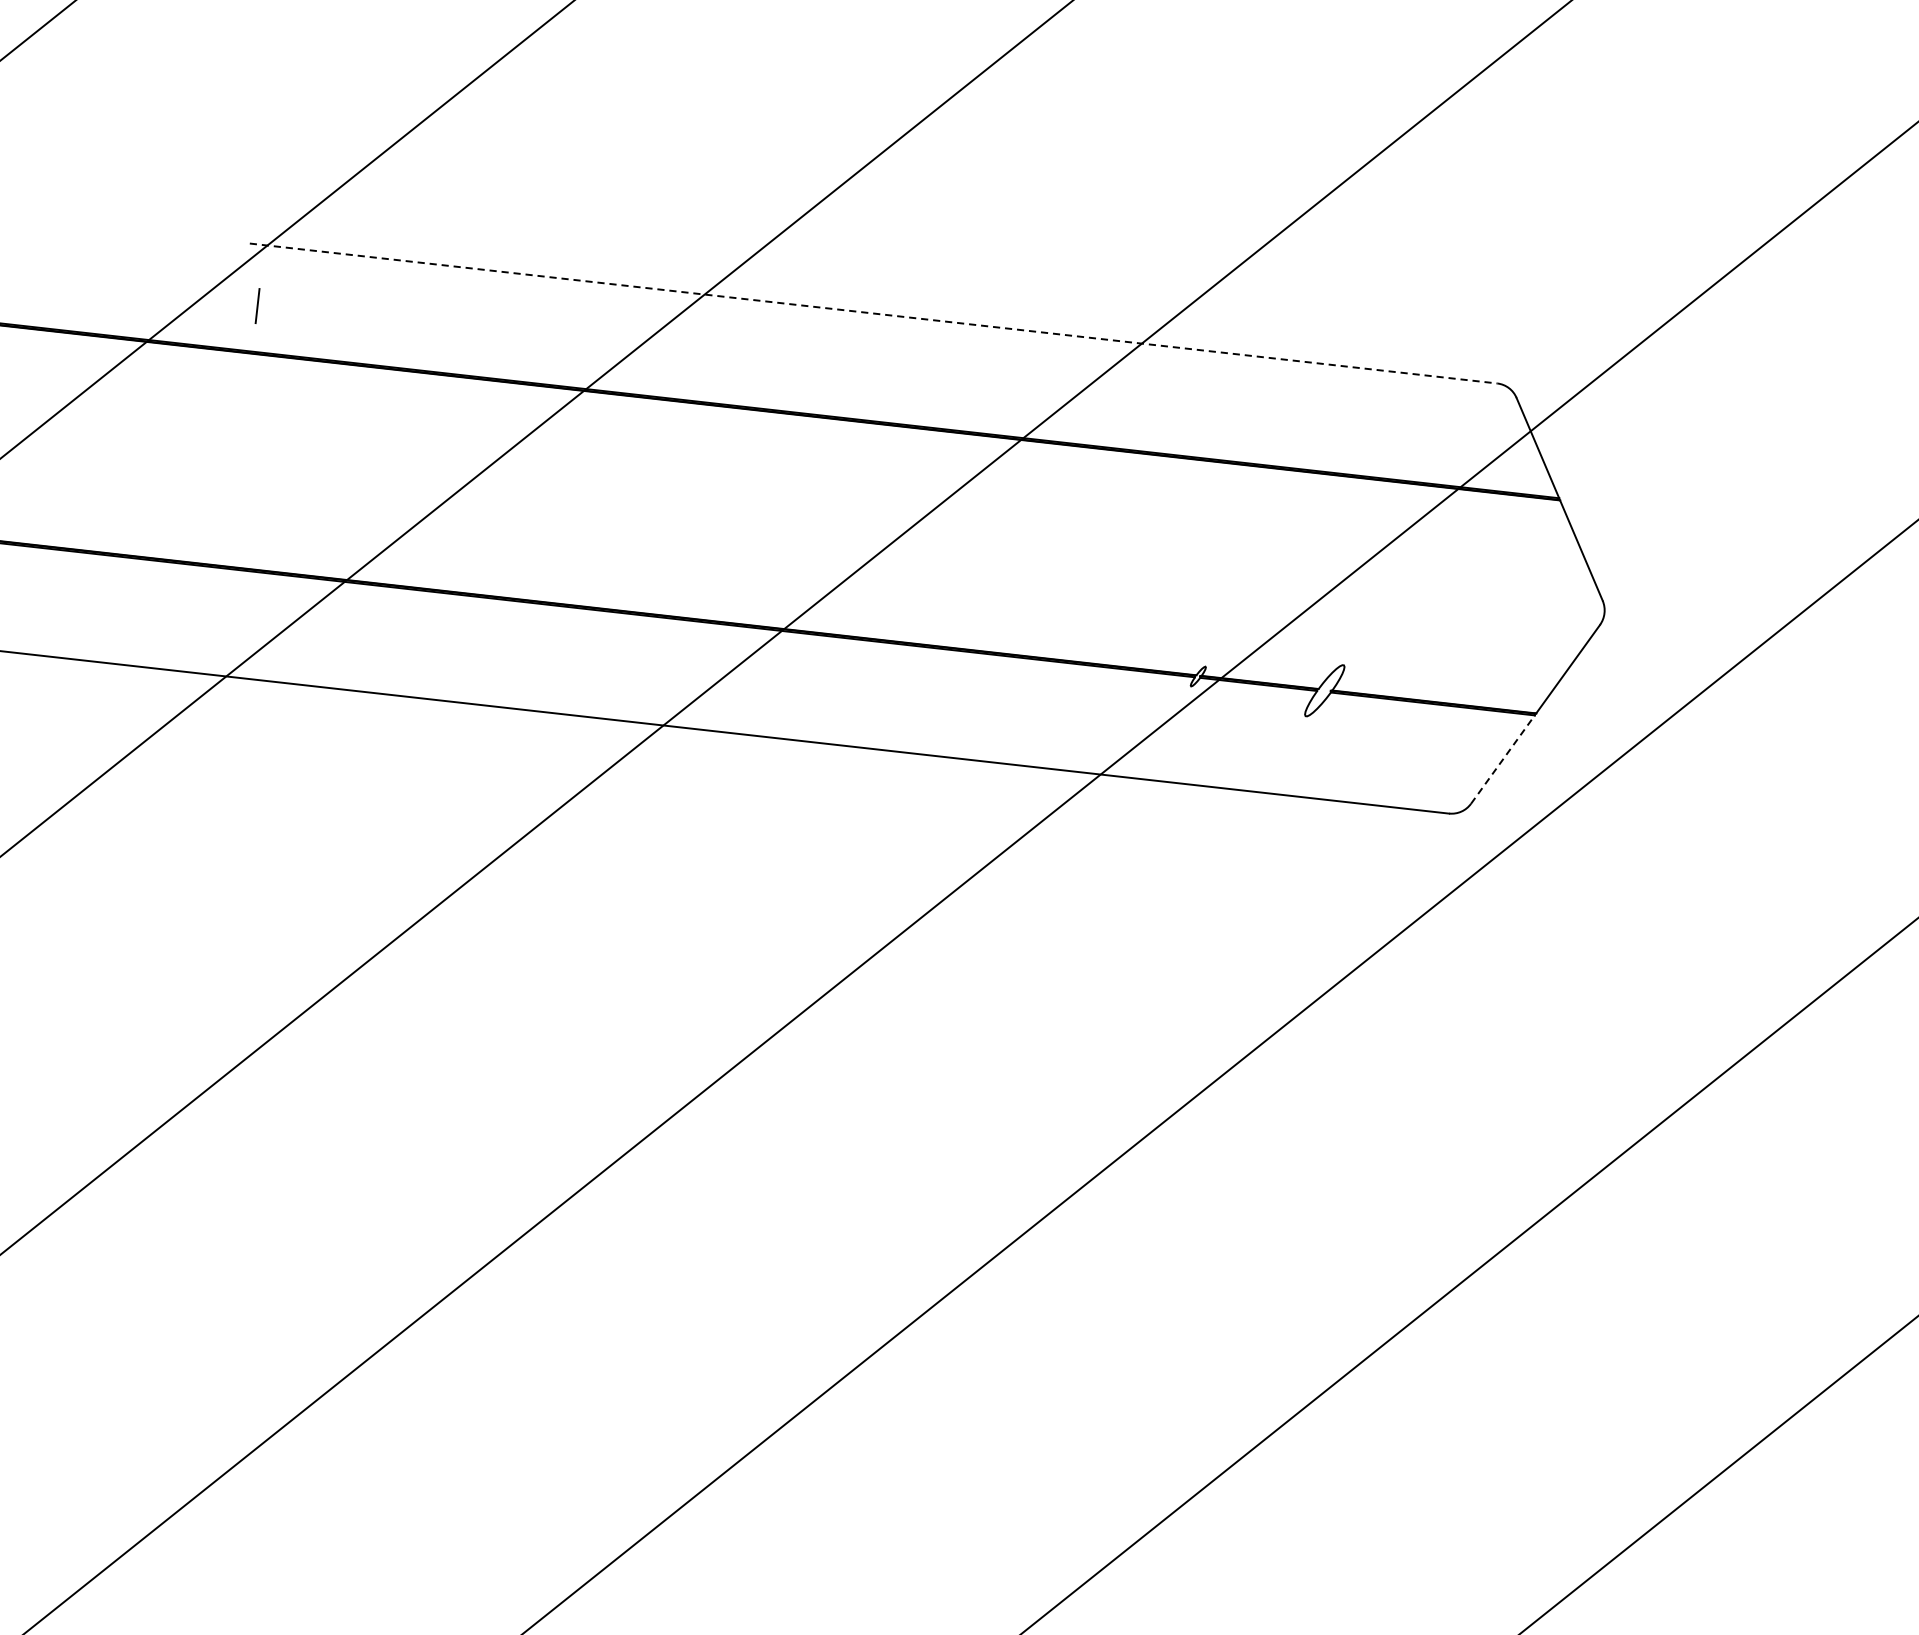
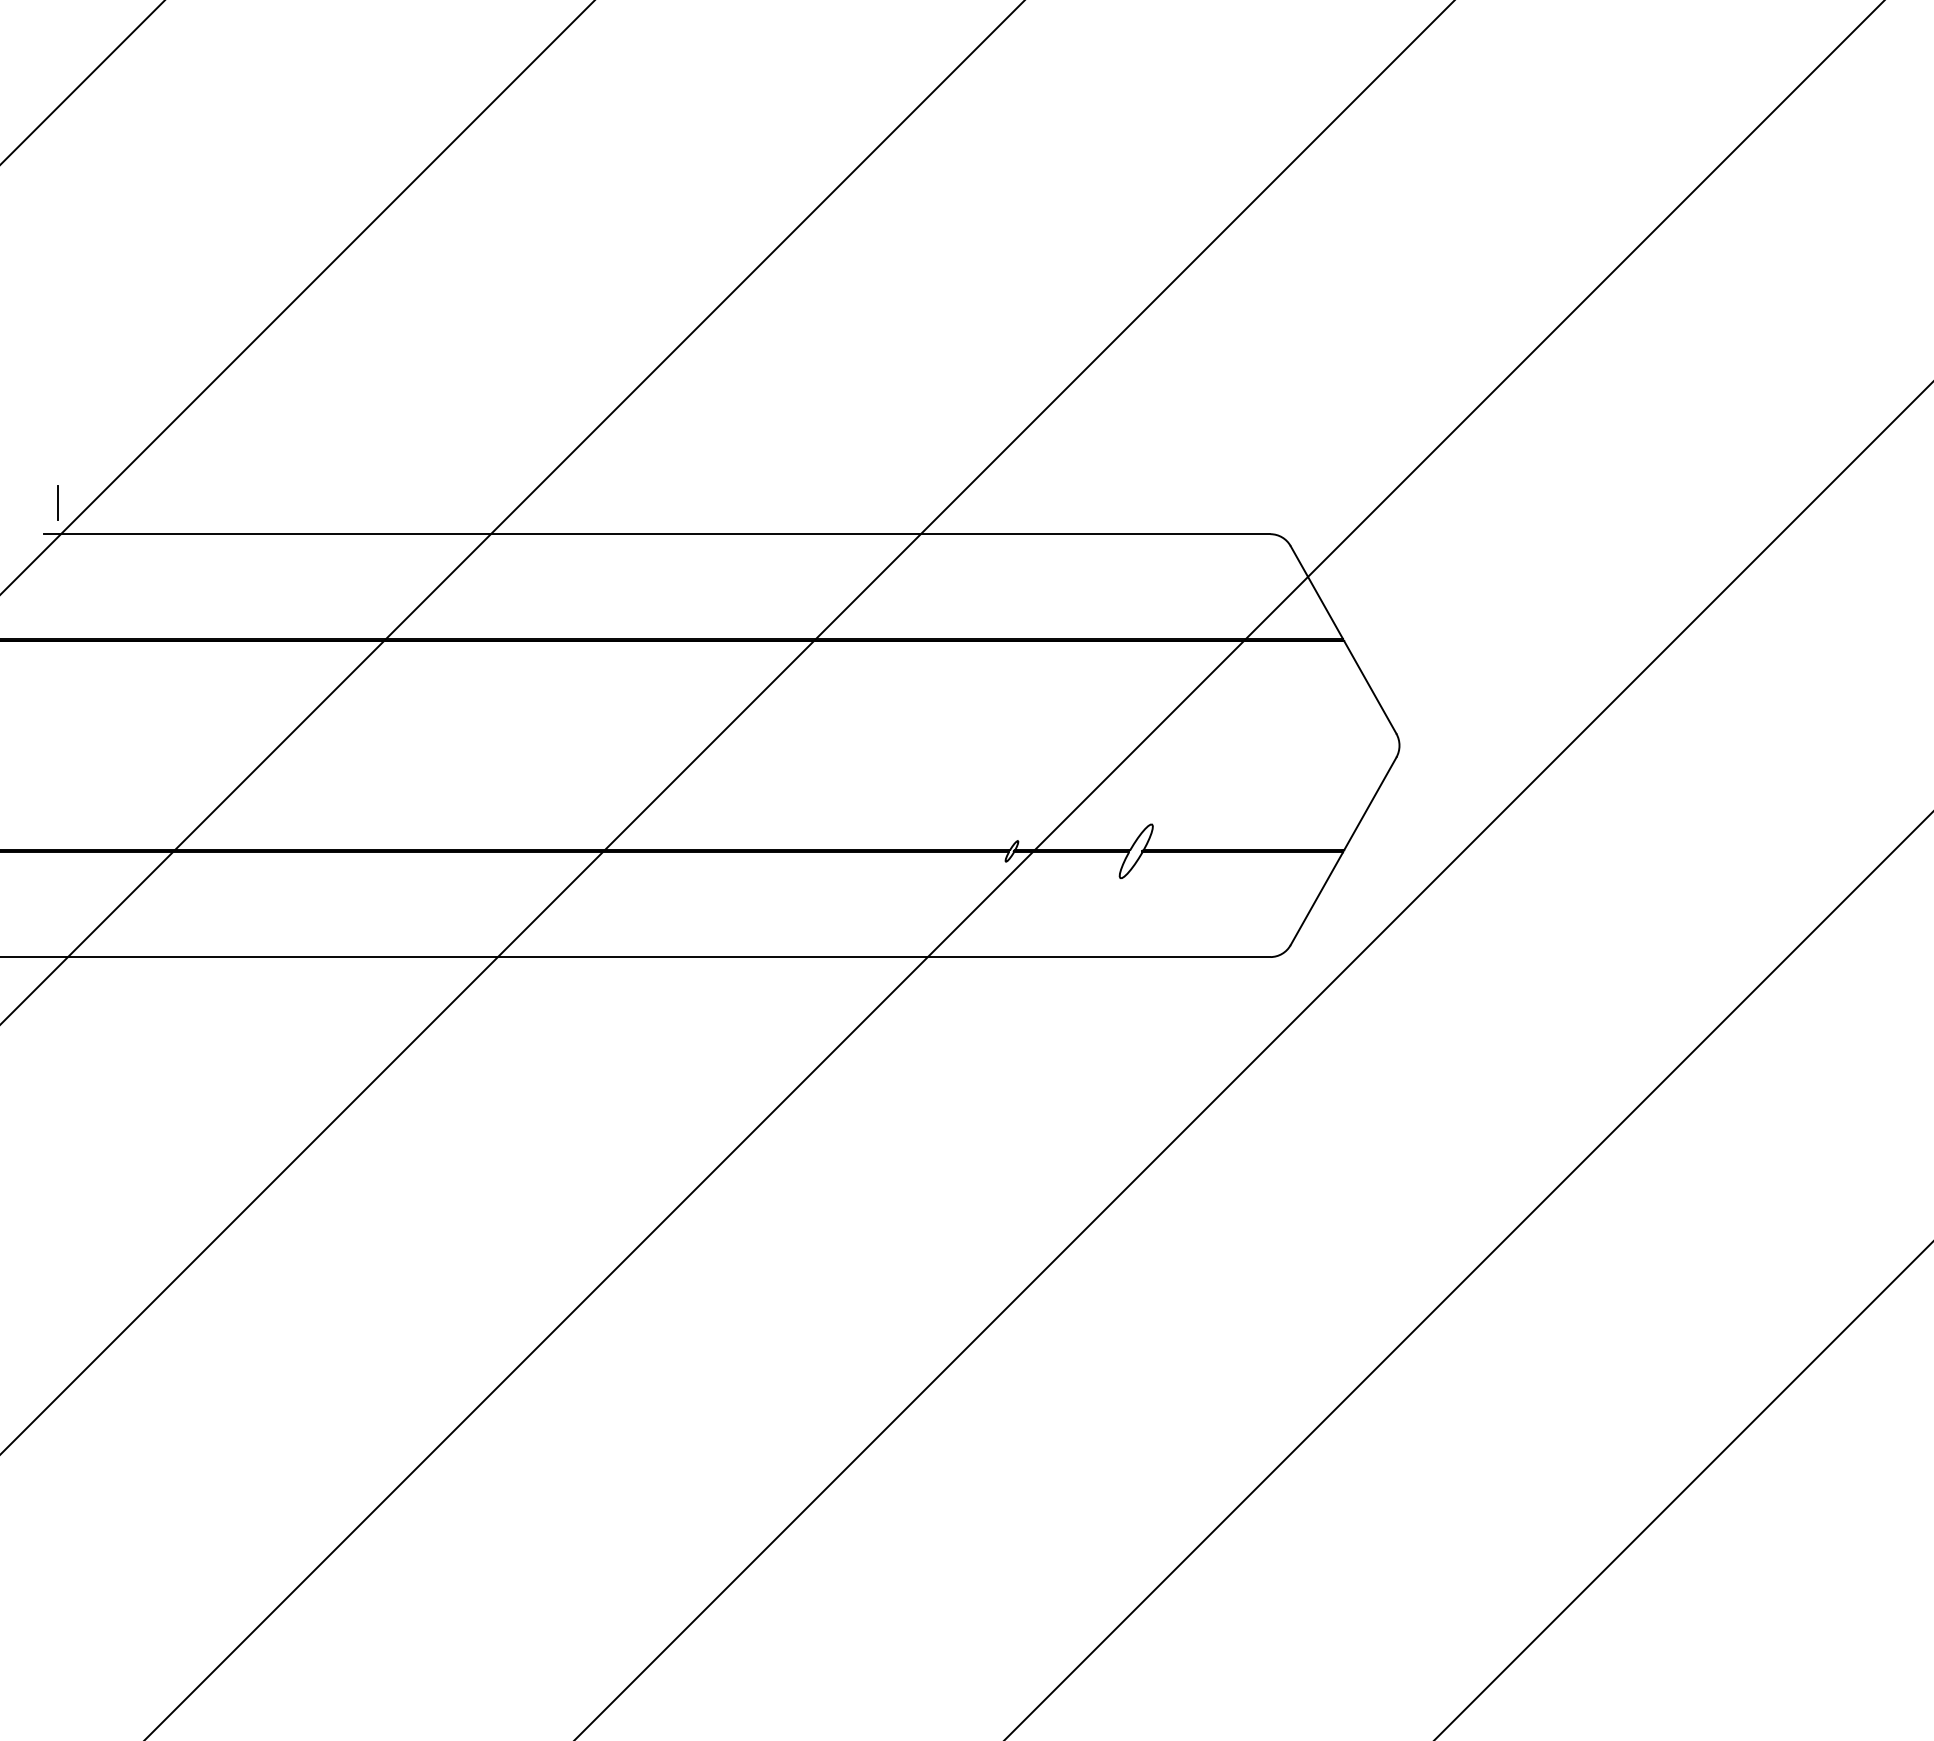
line: (257, 305) -> (57, 502), moved
line: (874, 313) -> (657, 534), dashed -> solid
line: (1503, 759) -> (1317, 898), dashed -> solid

